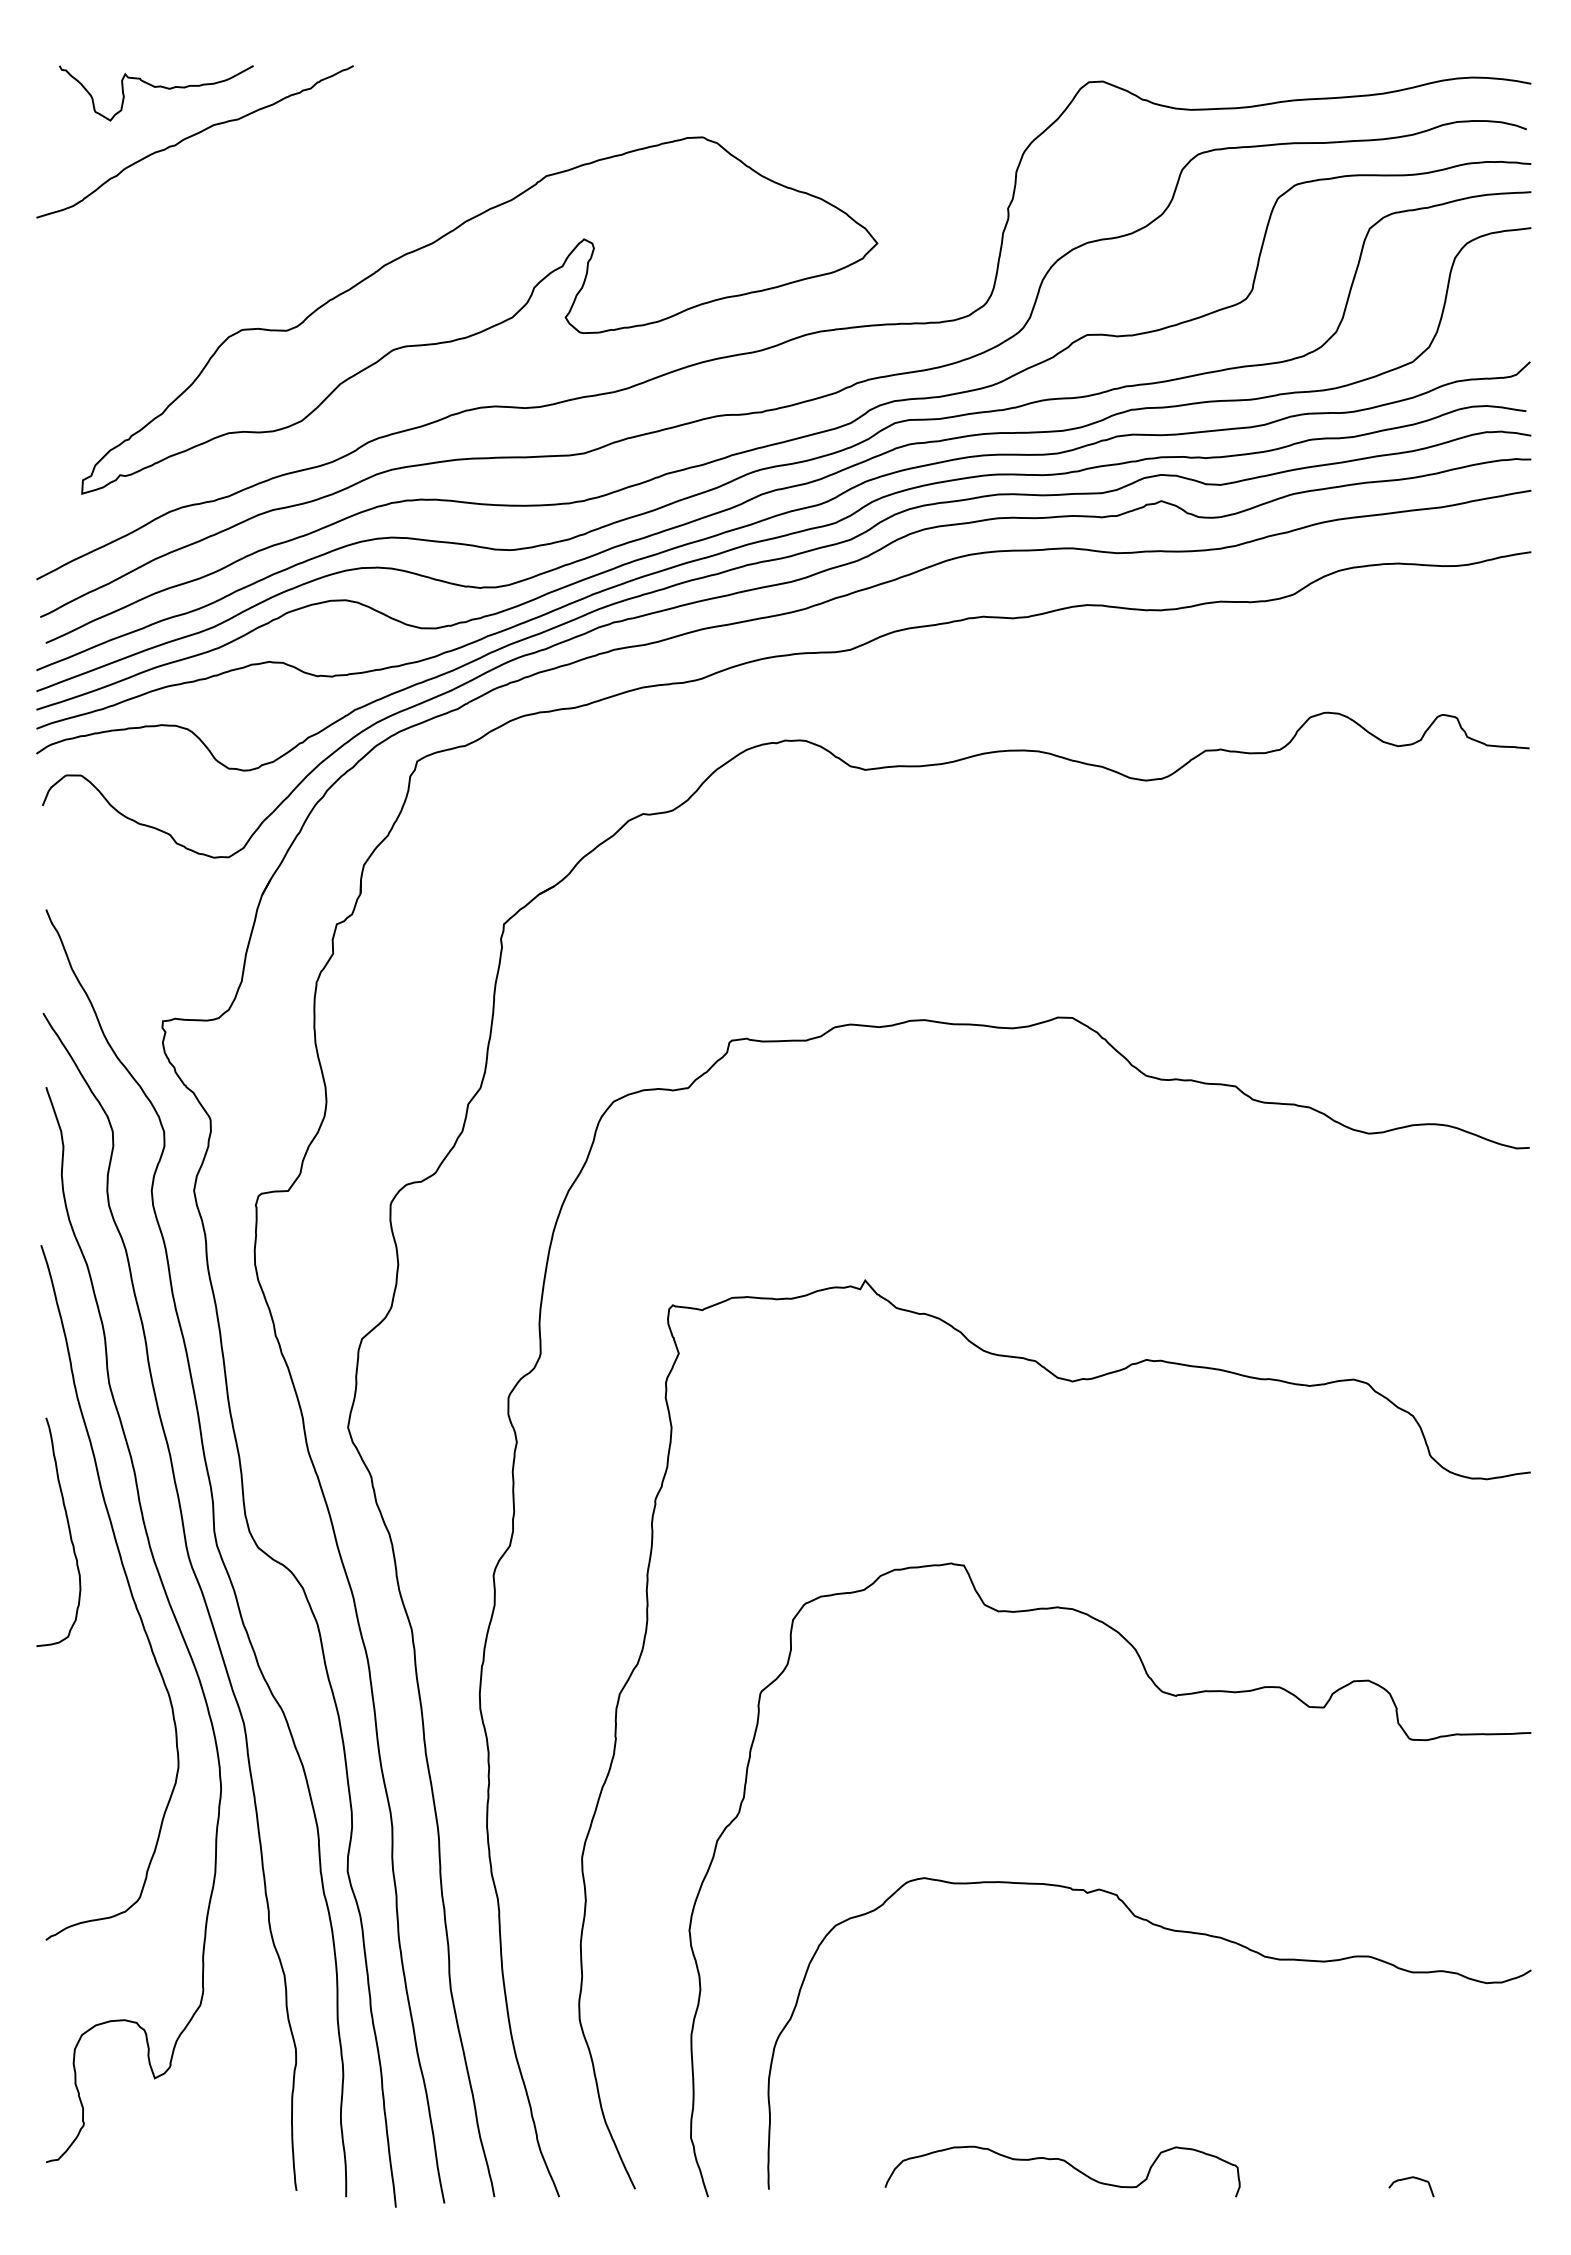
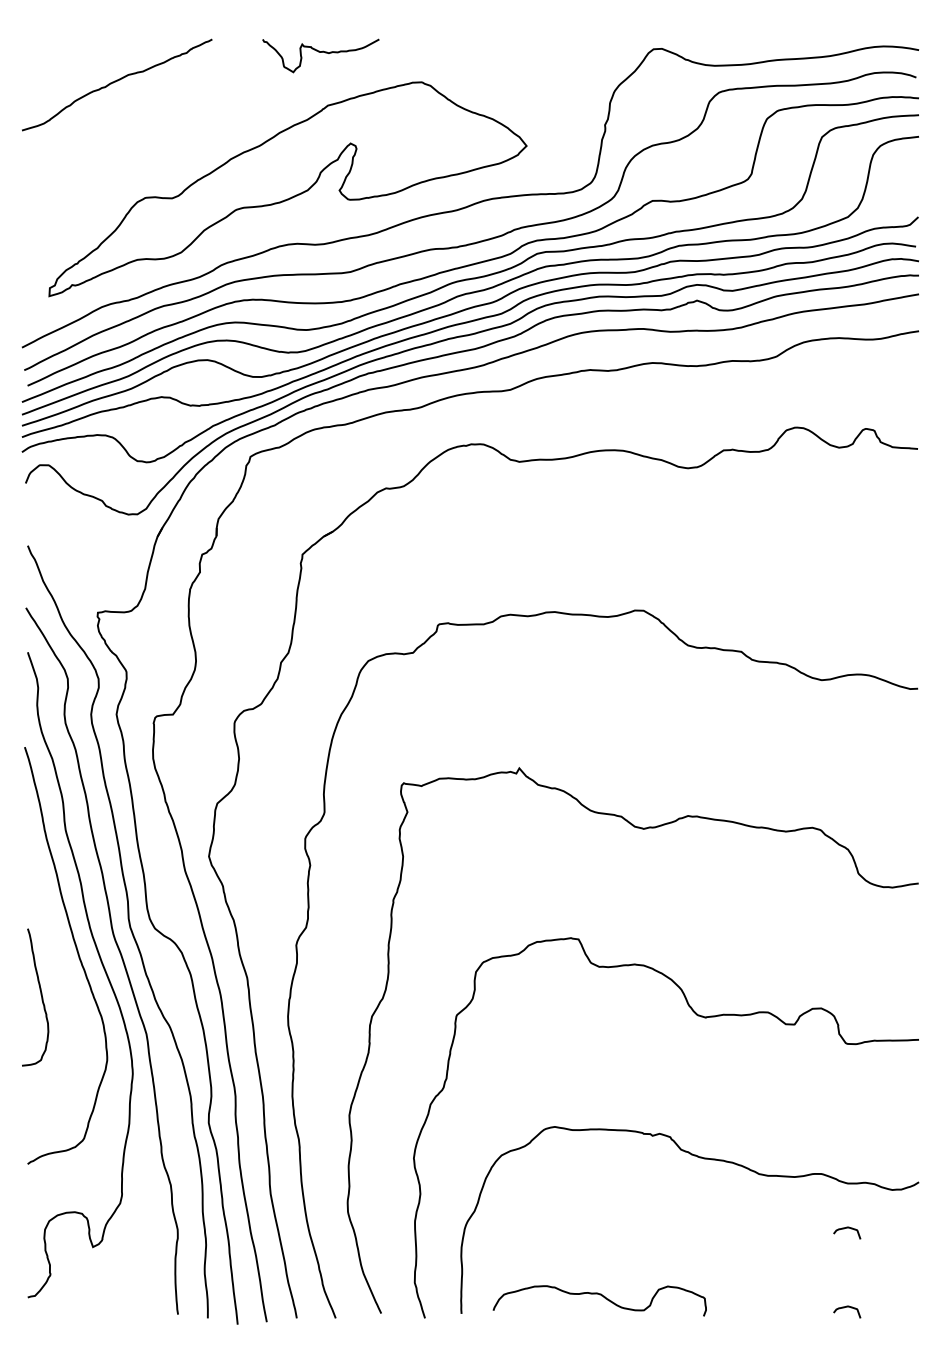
curve: (155, 87) -> (320, 52), moved
curve: (67, 1529) -> (40, 995), moved
curve: (1412, 2047) -> (847, 1228), added
curve: (1065, 2164) -> (601, 1296), moved

